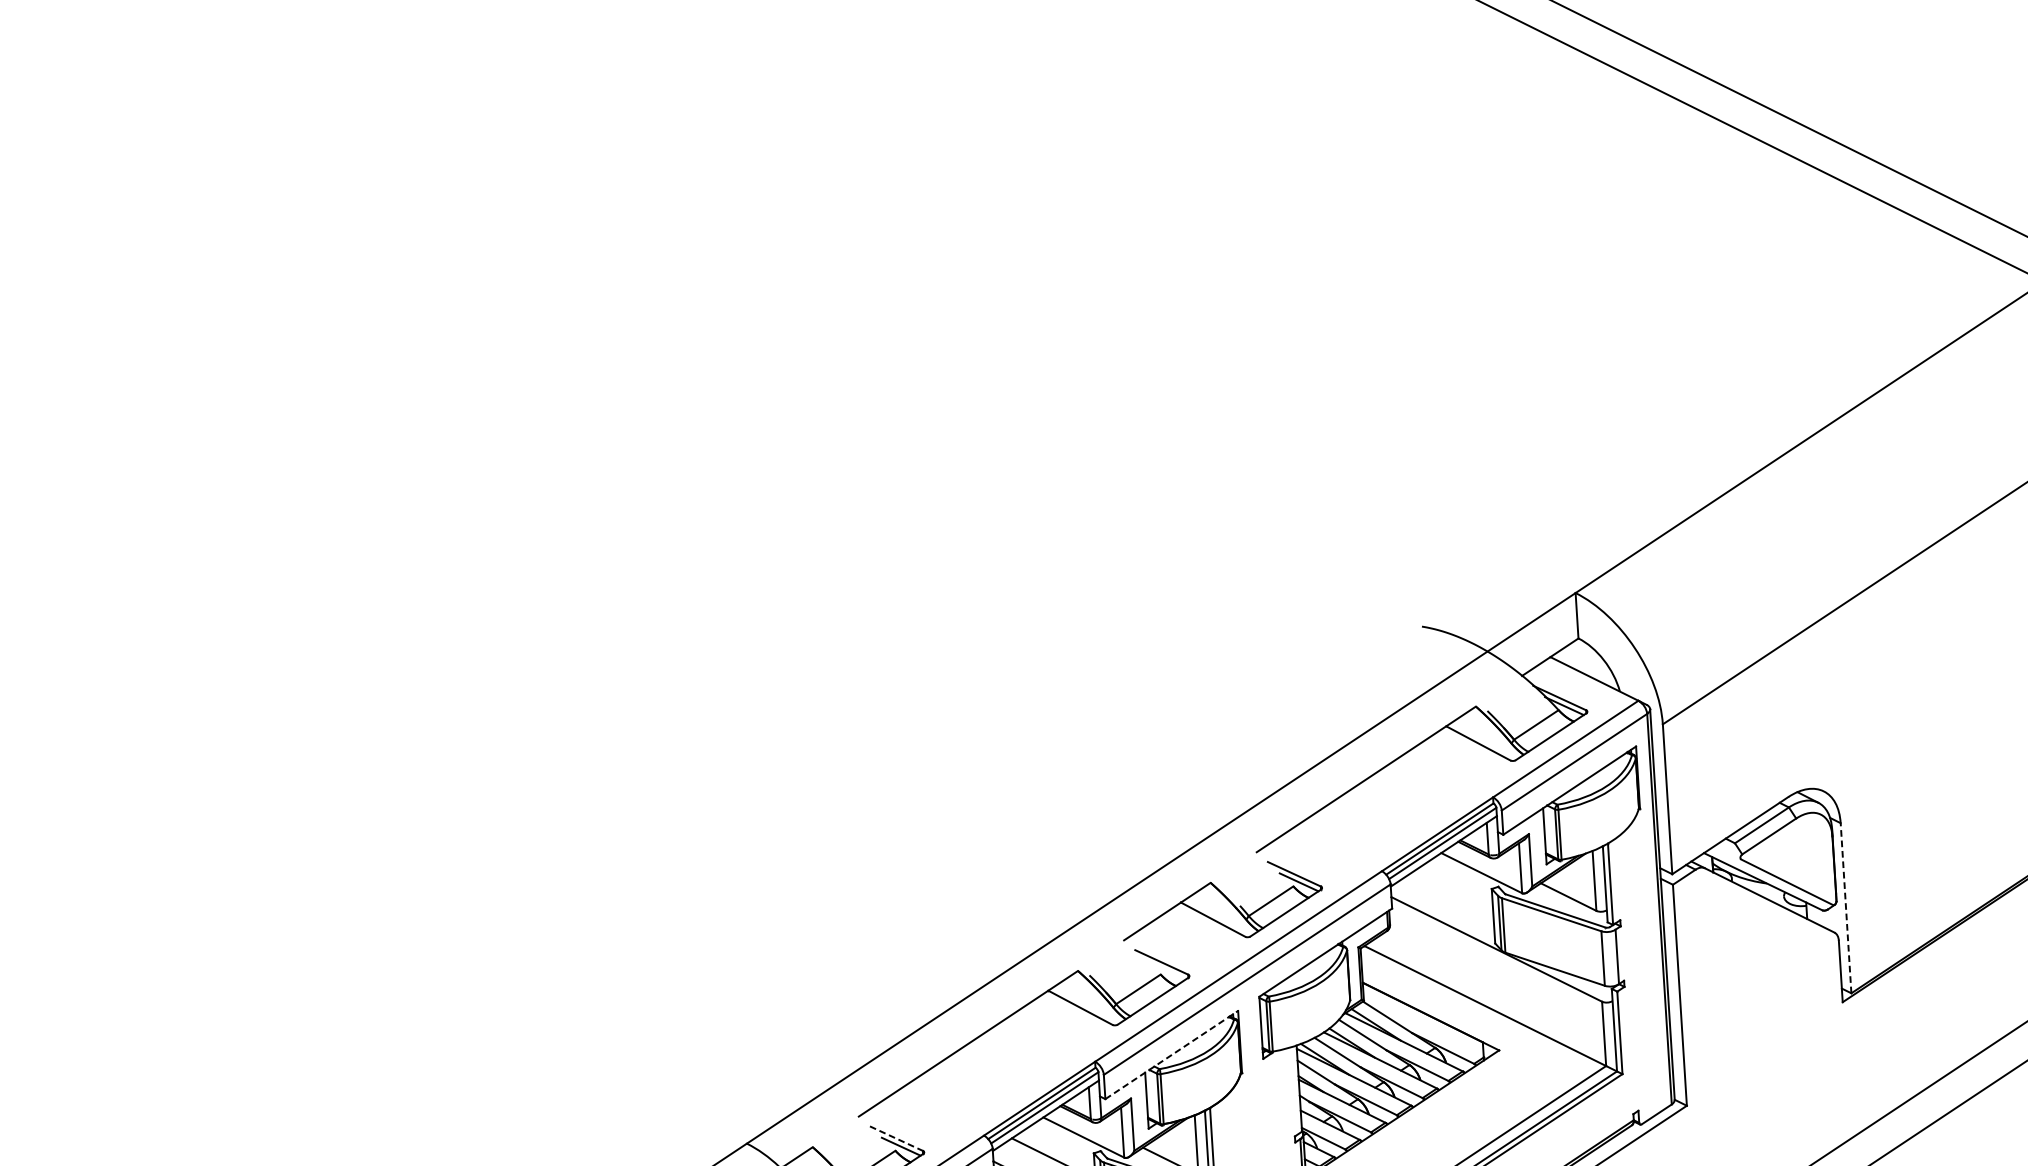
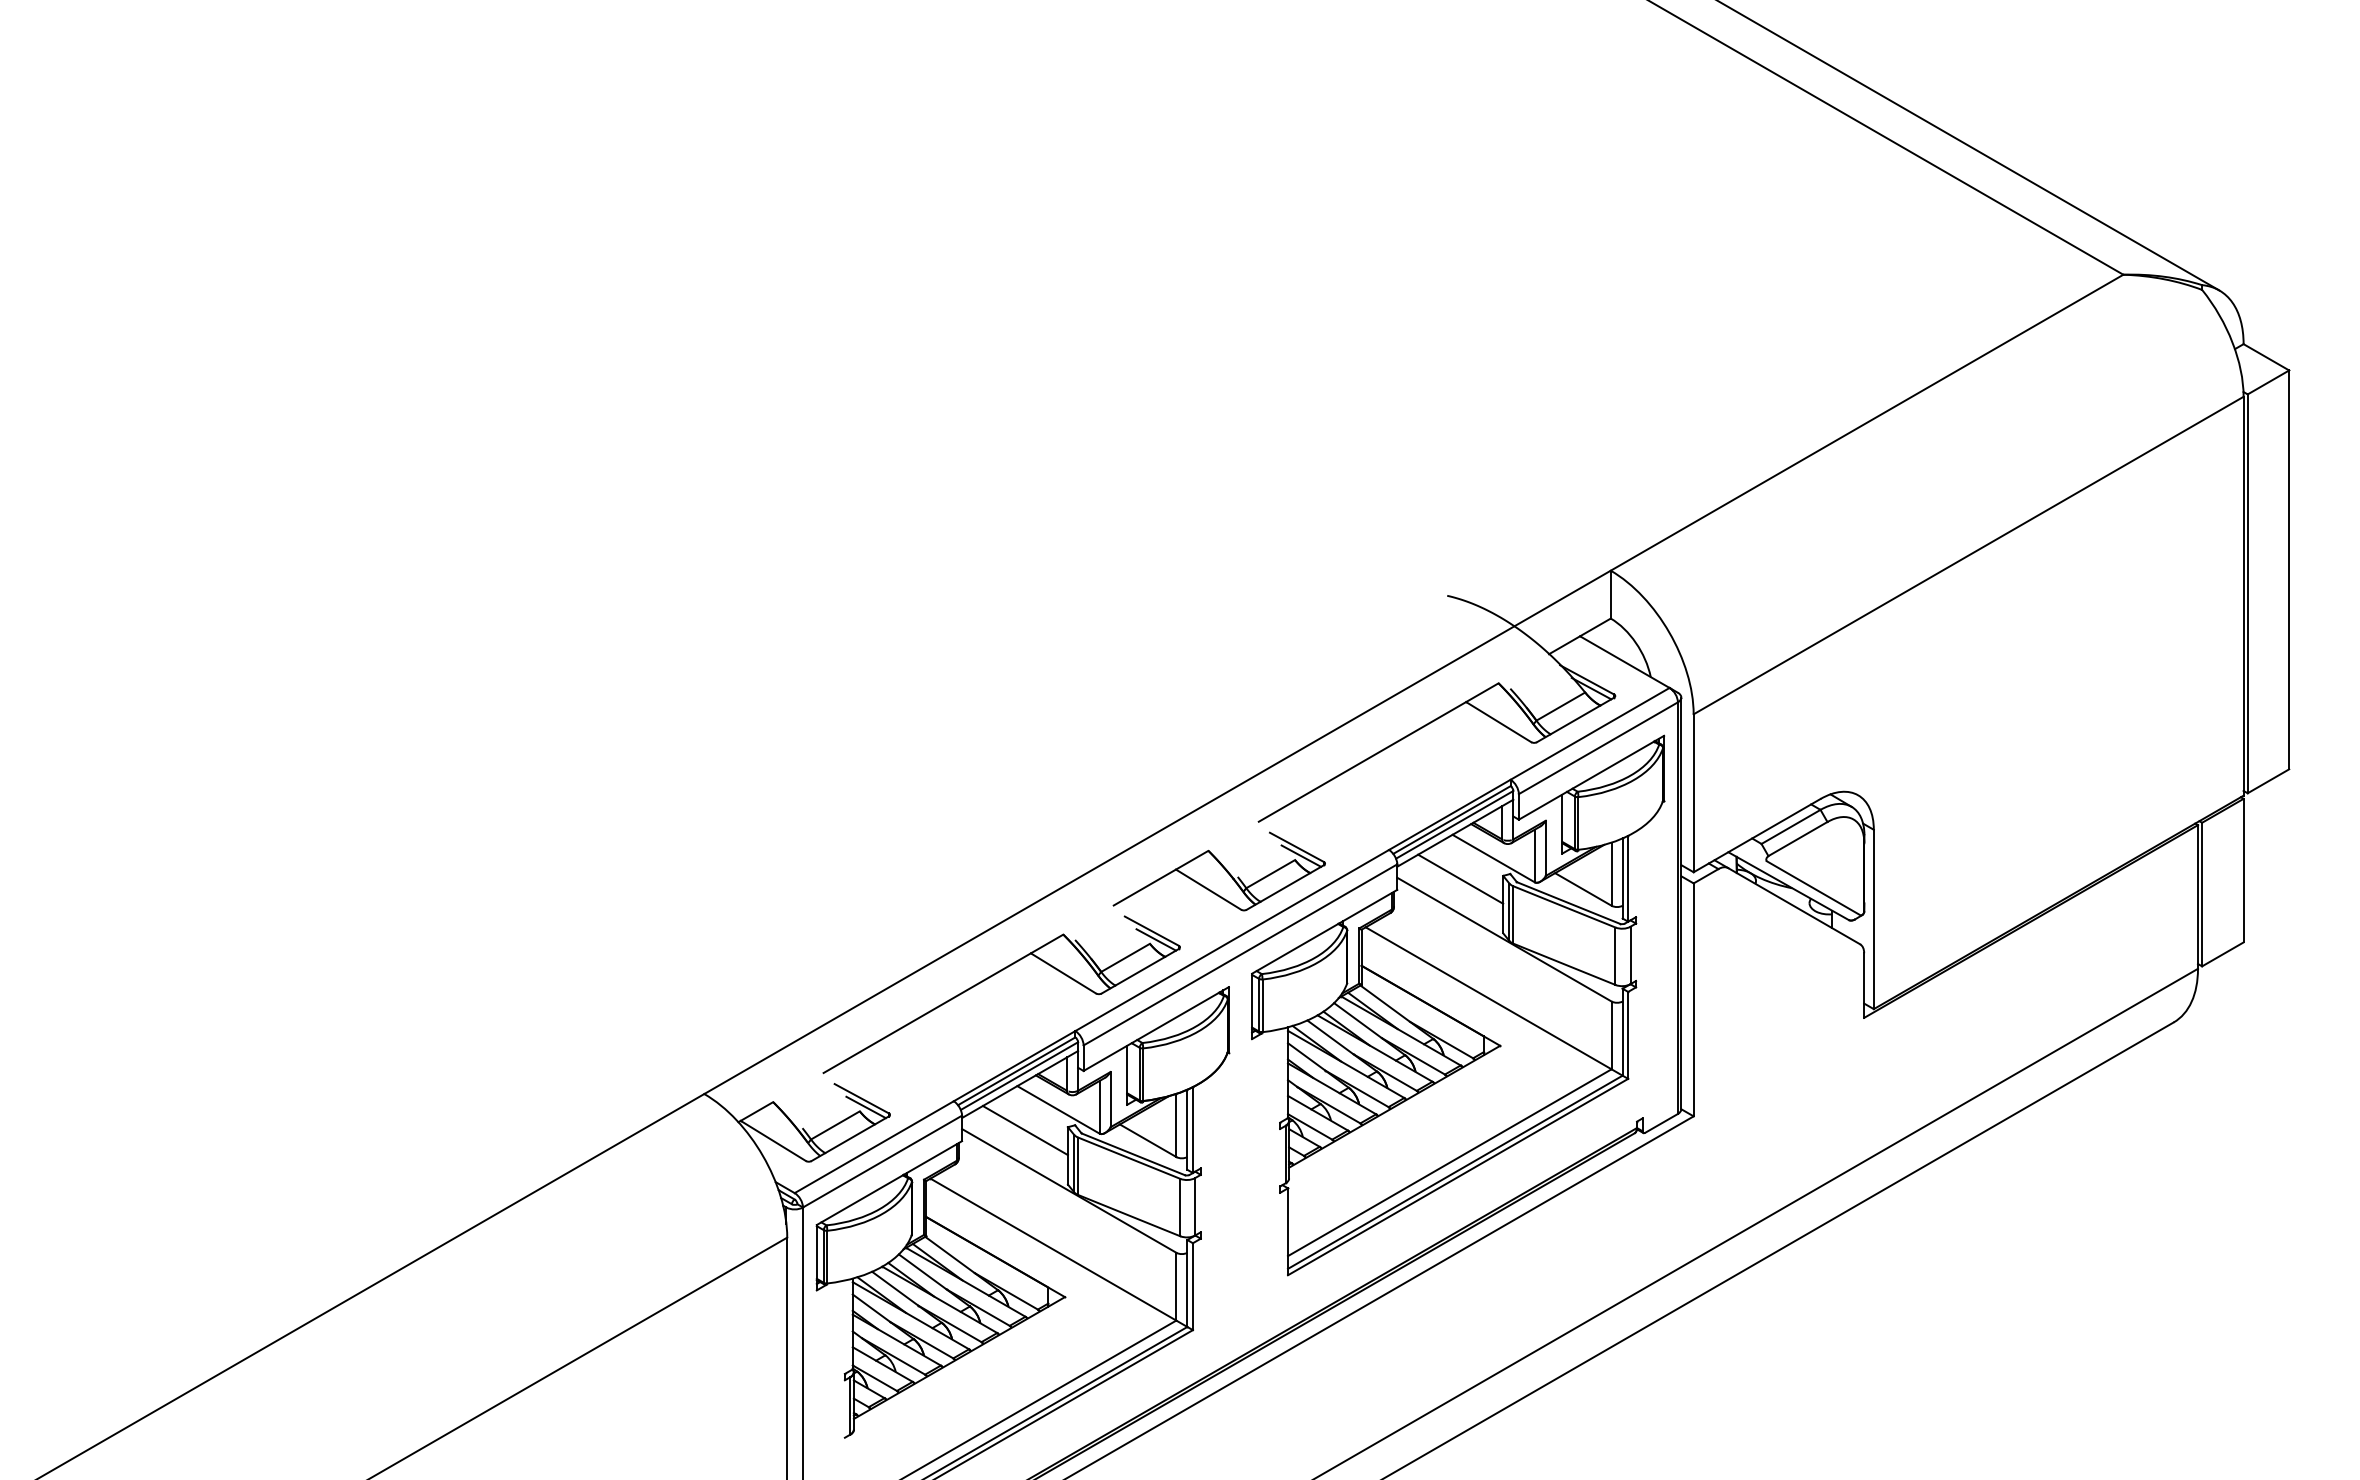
line: (1451, 894) -> (1460, 878), added
line: (1845, 908) -> (1873, 919), dashed -> solid
line: (1166, 970) -> (1156, 939), added
line: (1172, 1055) -> (1156, 1029), dashed -> solid
line: (896, 1138) -> (861, 1098), dashed -> solid

